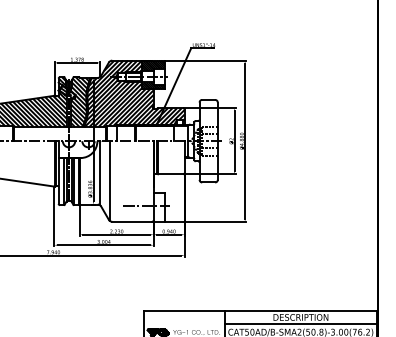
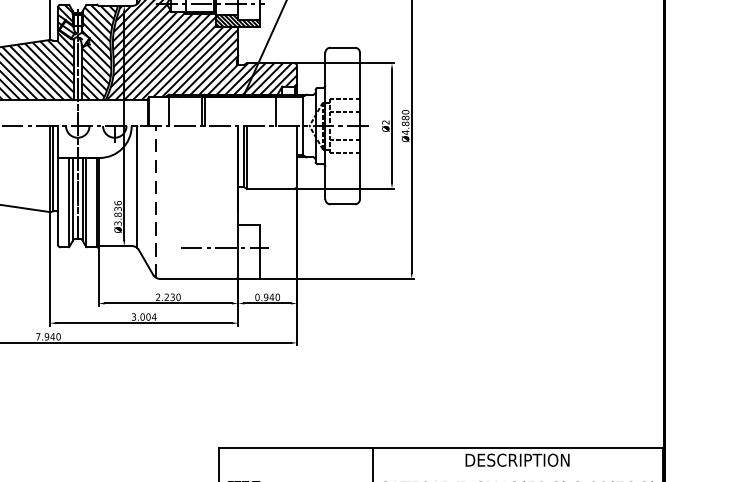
line: (110, 181) -> (156, 202), solid -> dashed
line: (300, 323) -> (516, 471), removed

